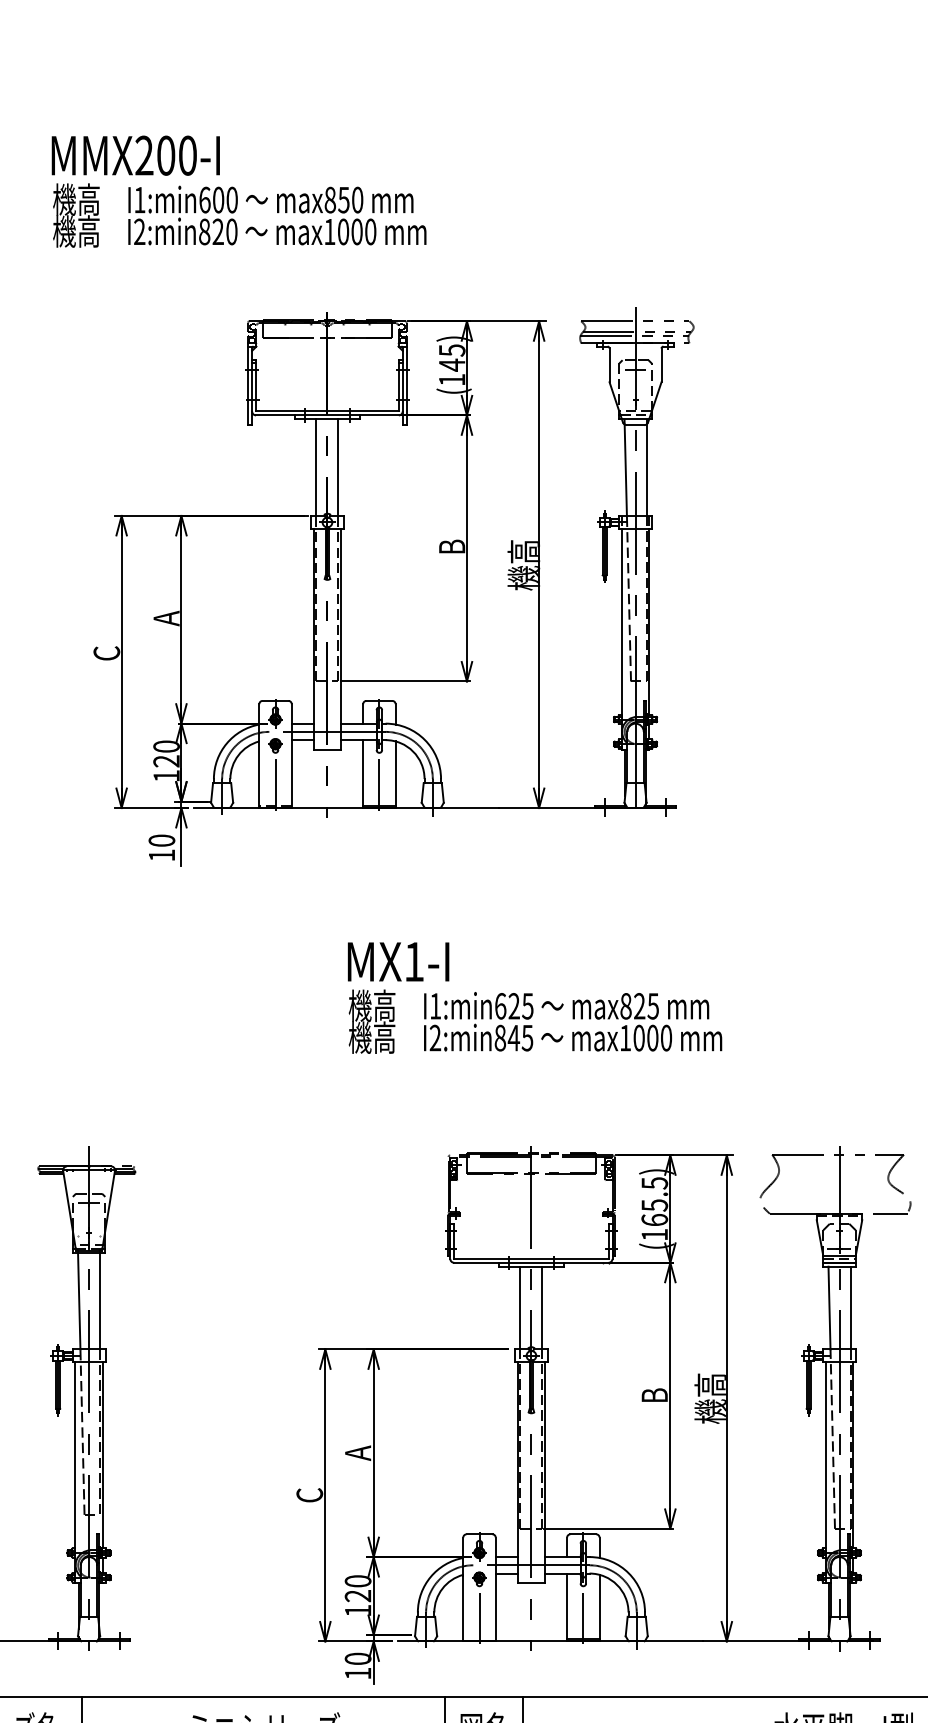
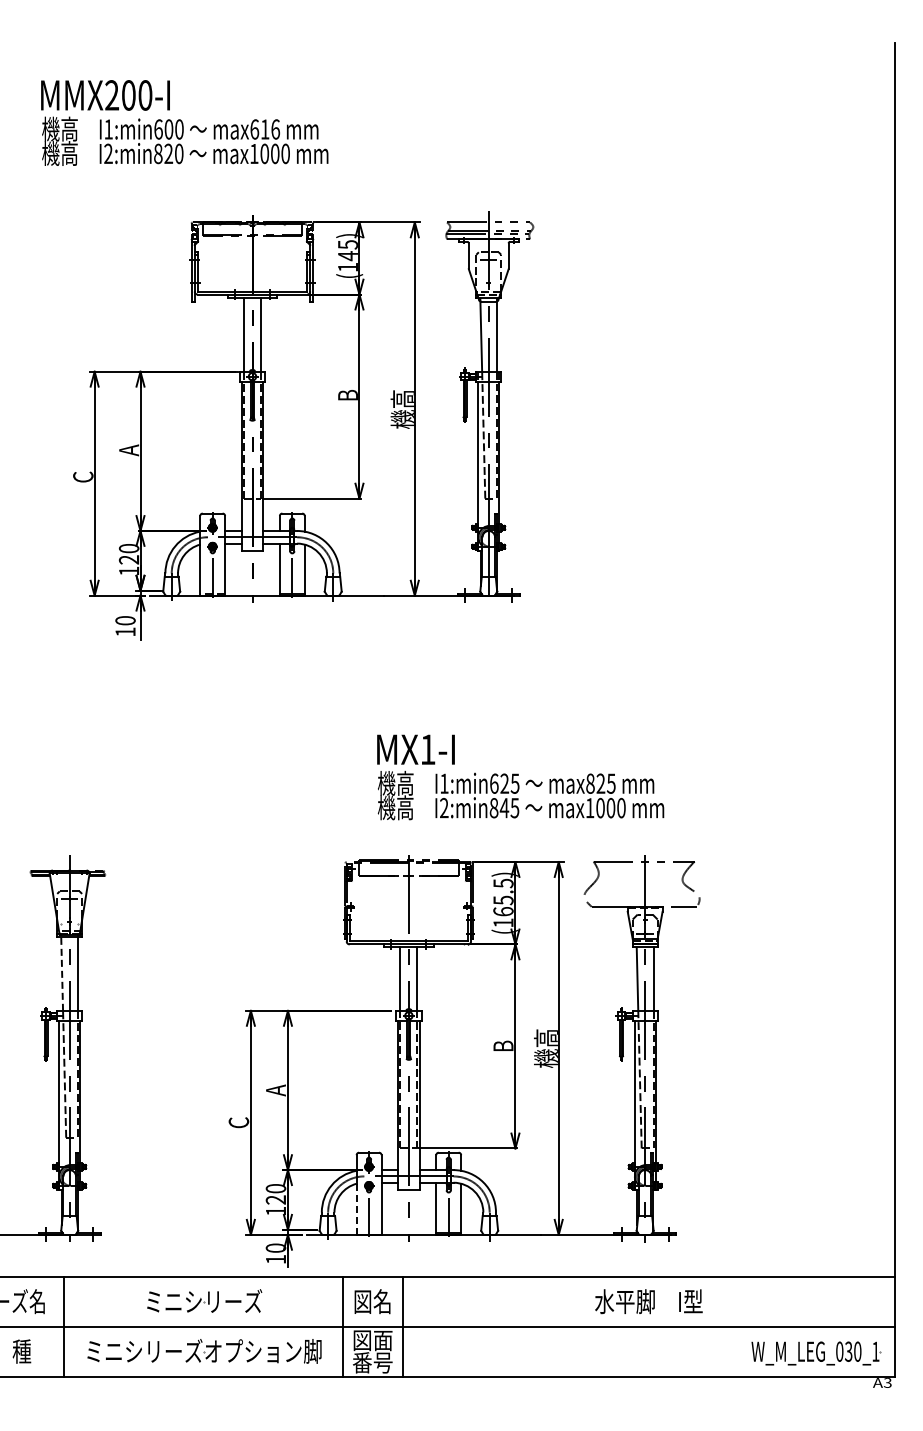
text: (344, 200) -> (265, 129), max850 -> max616
text: (534, 998) -> (520, 777), moved
line: (79, 1300) -> (62, 973), solid -> dashed
line: (463, 1608) -> (356, 1209), solid -> dashed

